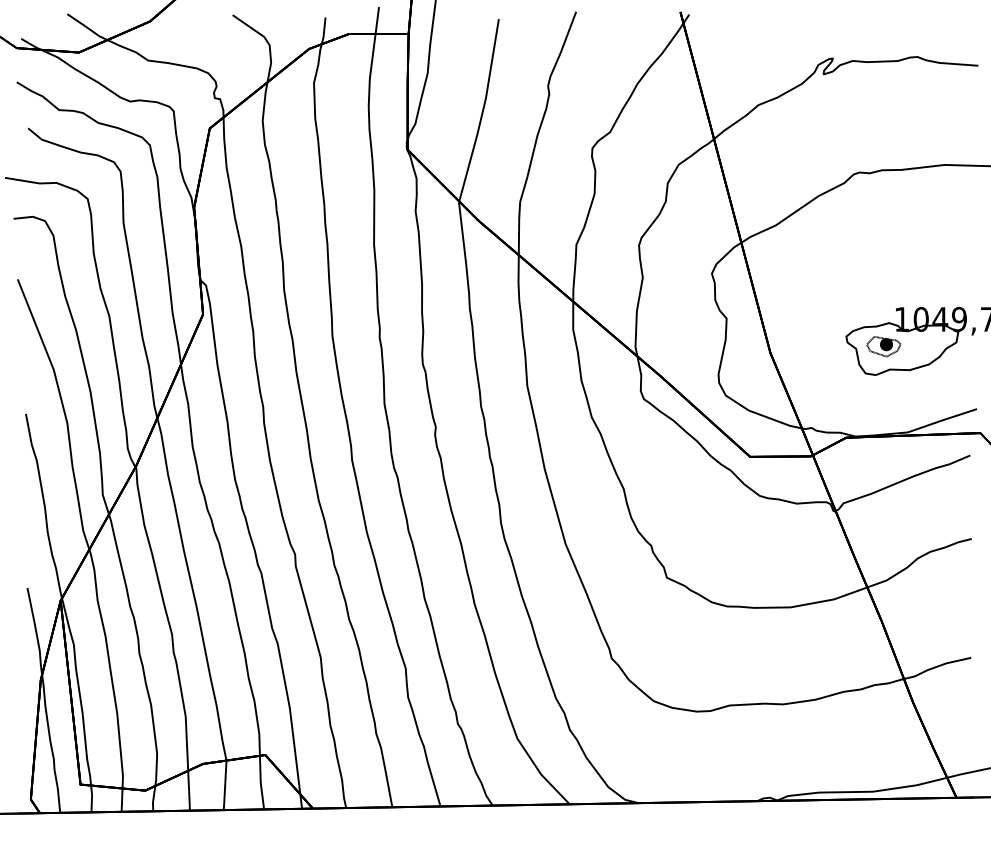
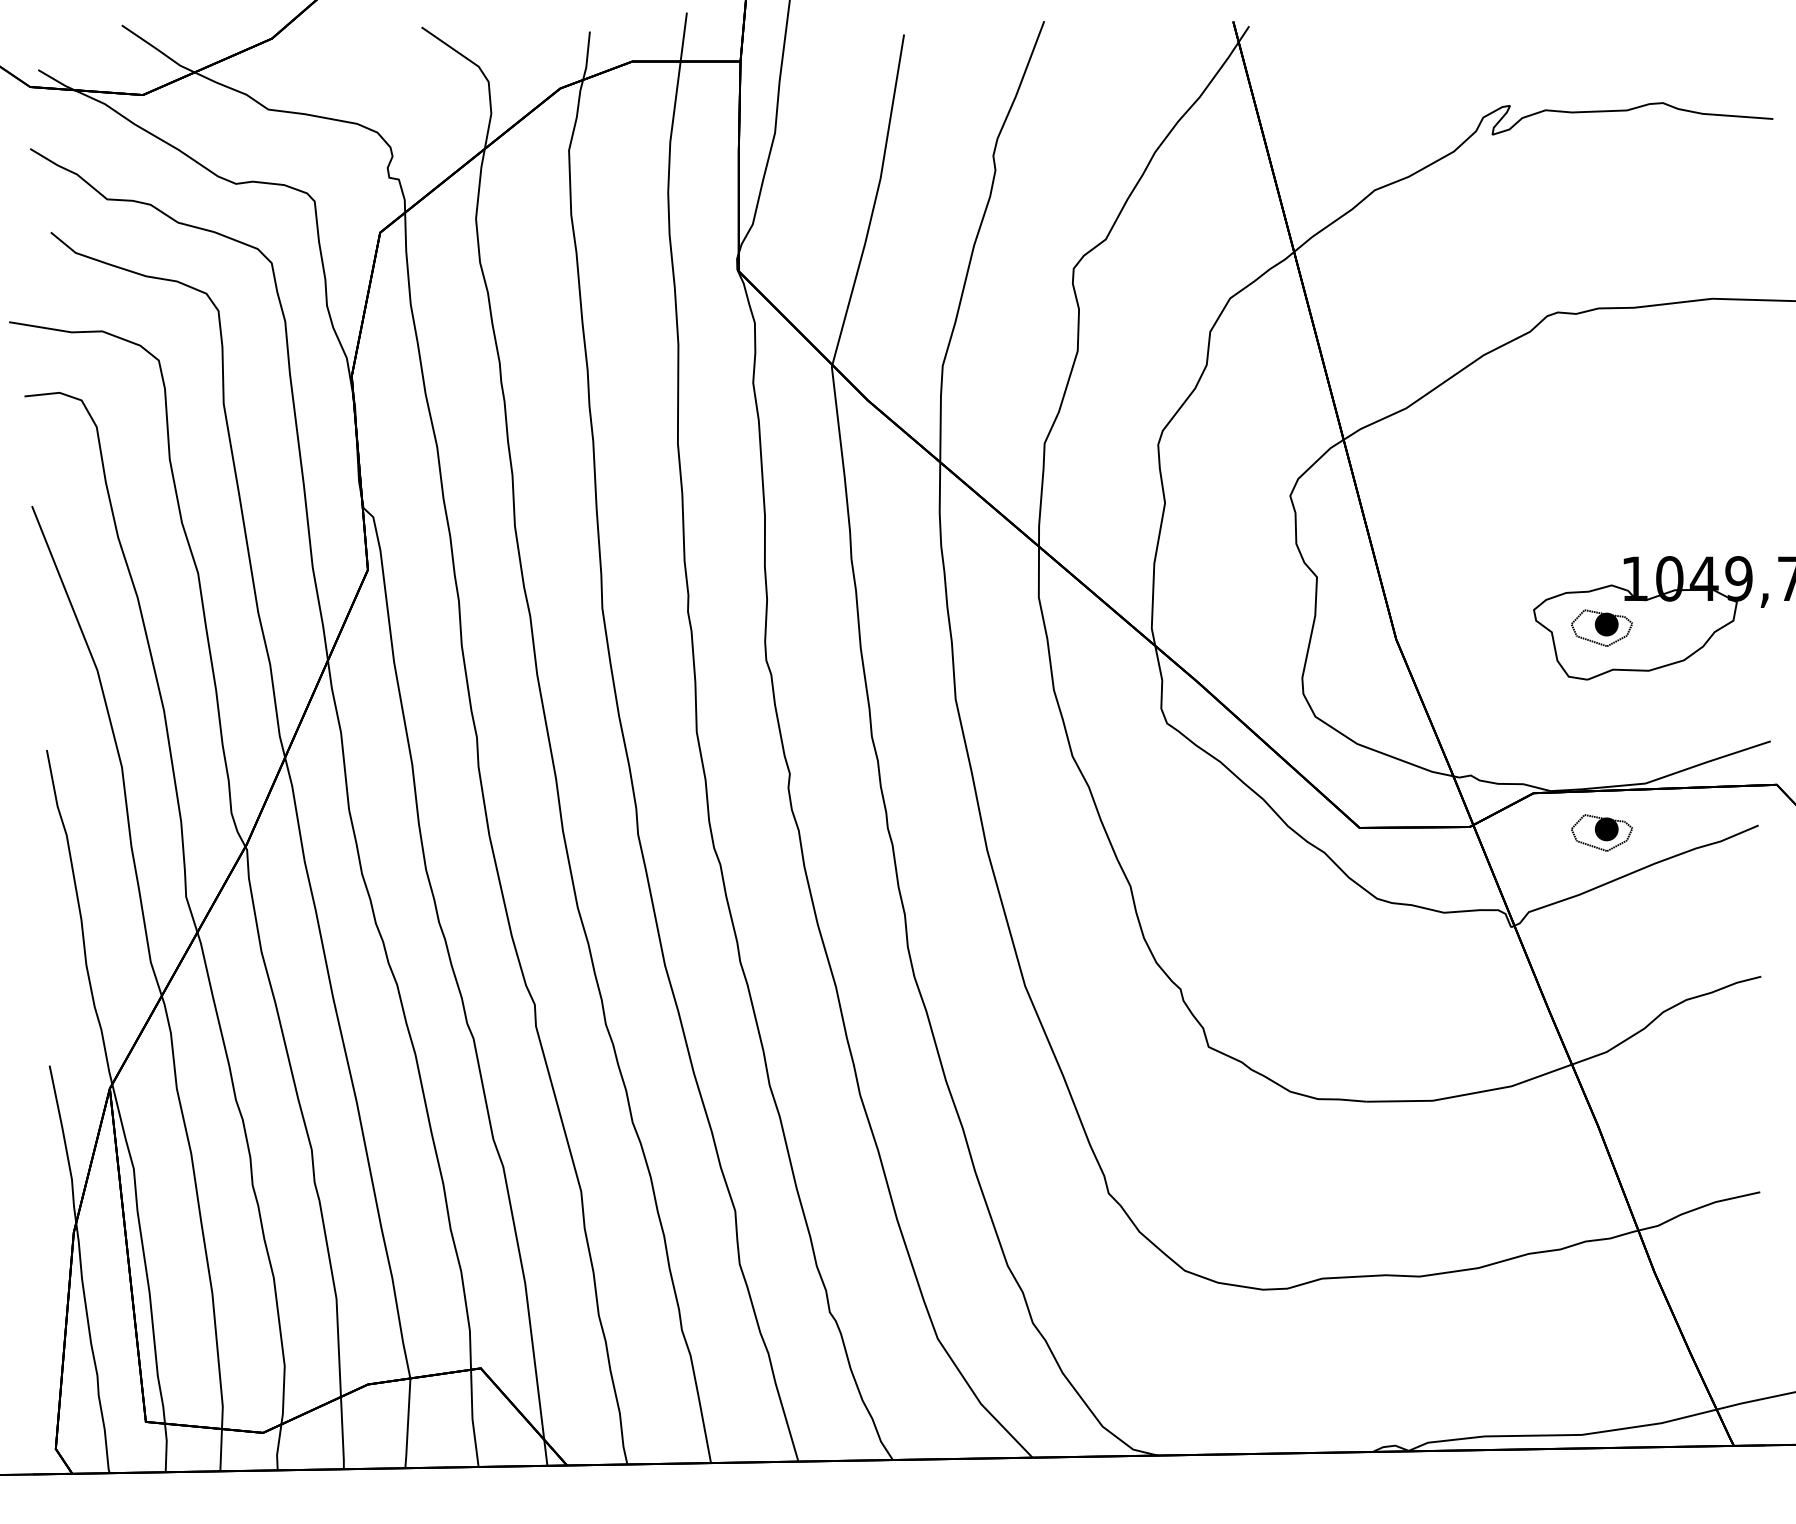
part: (883, 459) -> (1601, 832), added

